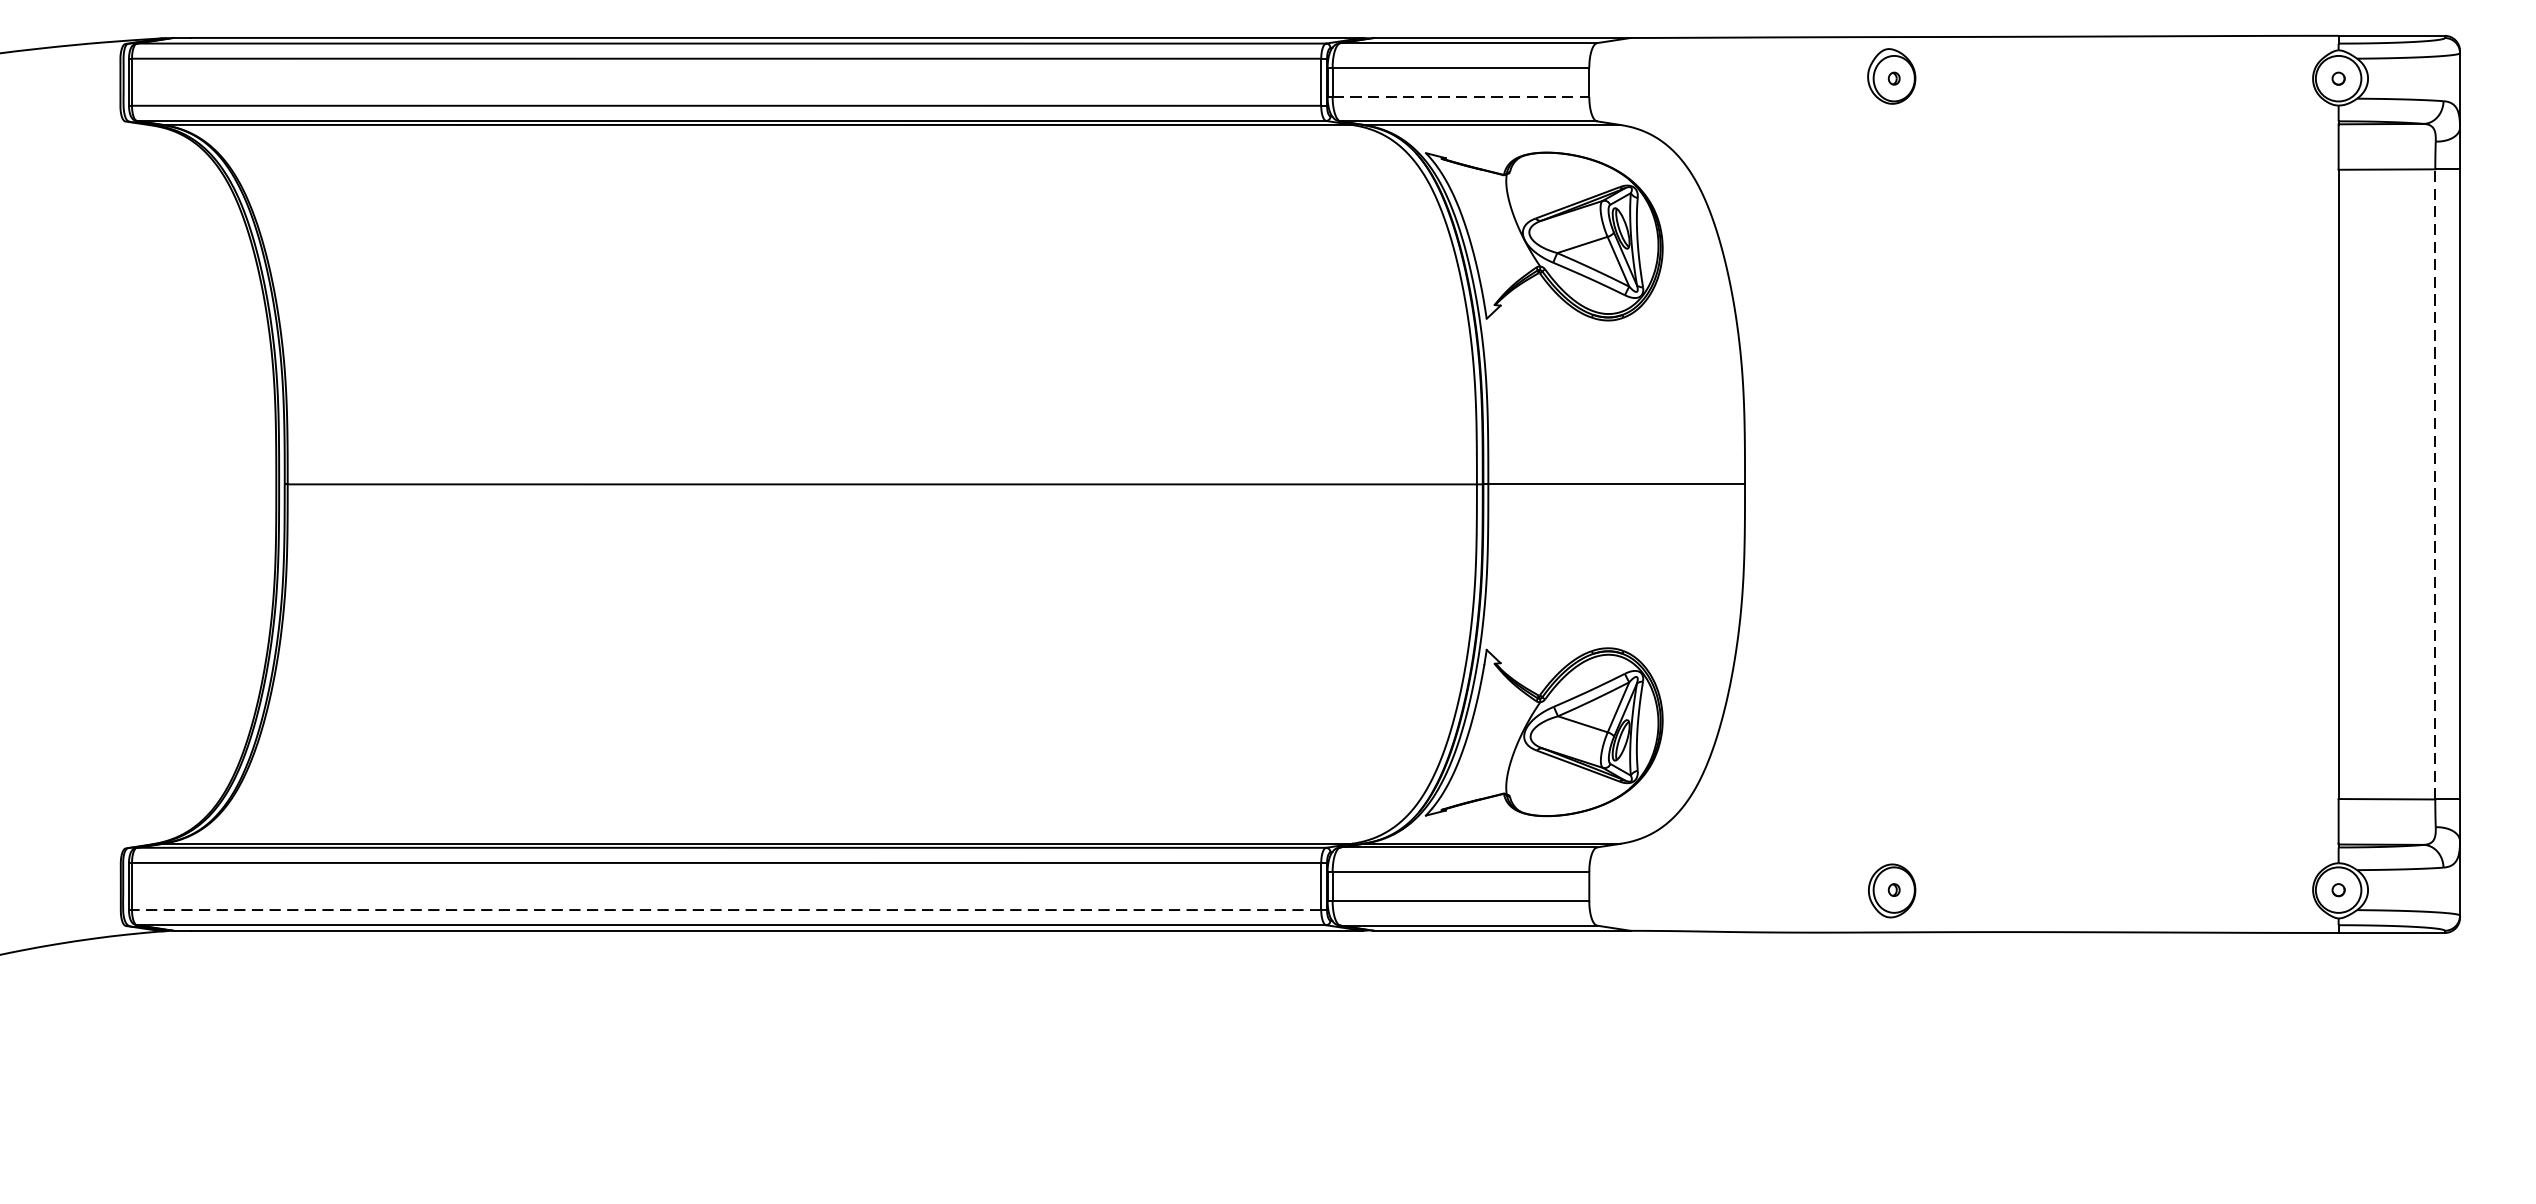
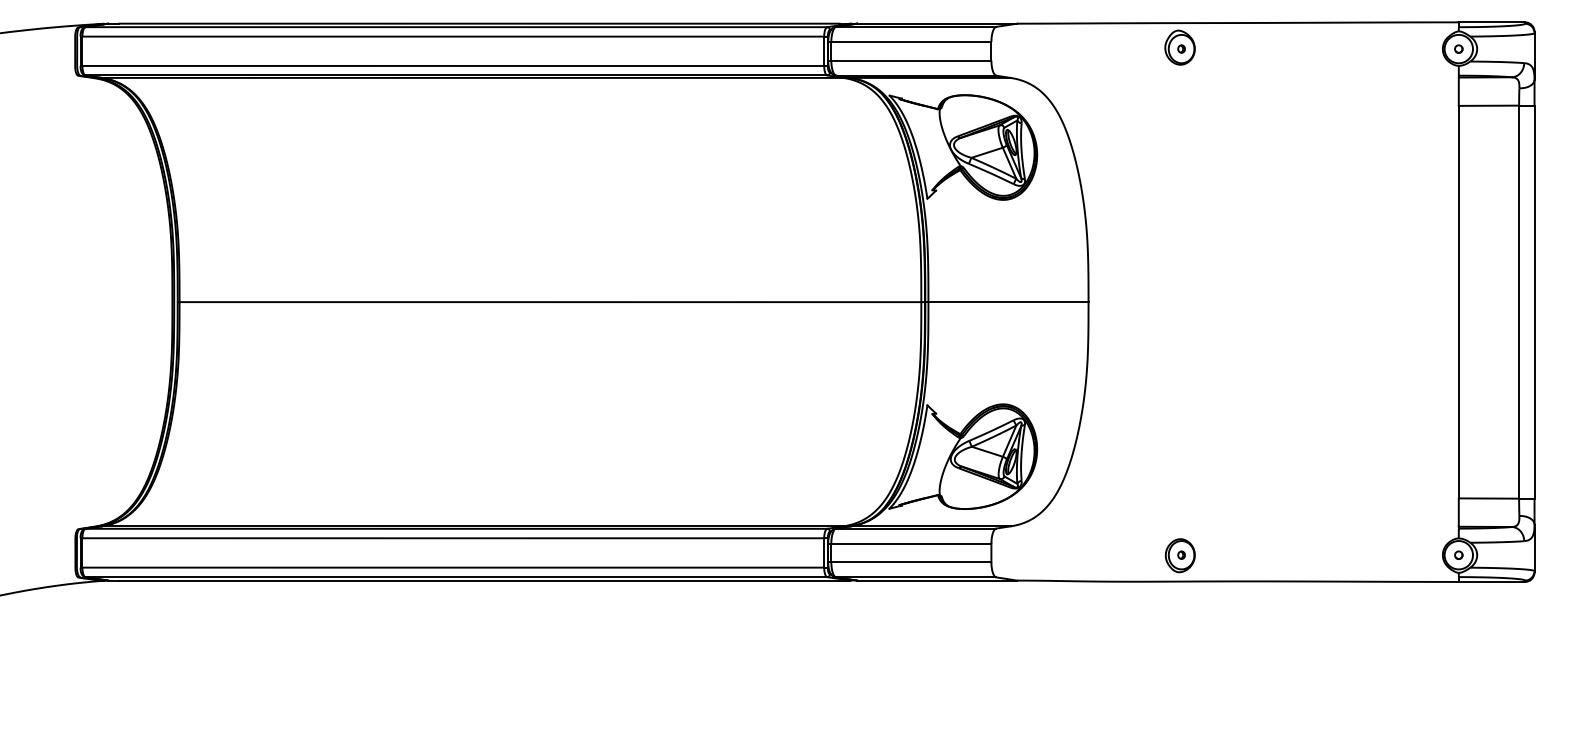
line: (1461, 96) -> (911, 60), dashed -> solid
line: (2435, 484) -> (1519, 302), dashed -> solid
line: (726, 909) -> (453, 567), dashed -> solid

